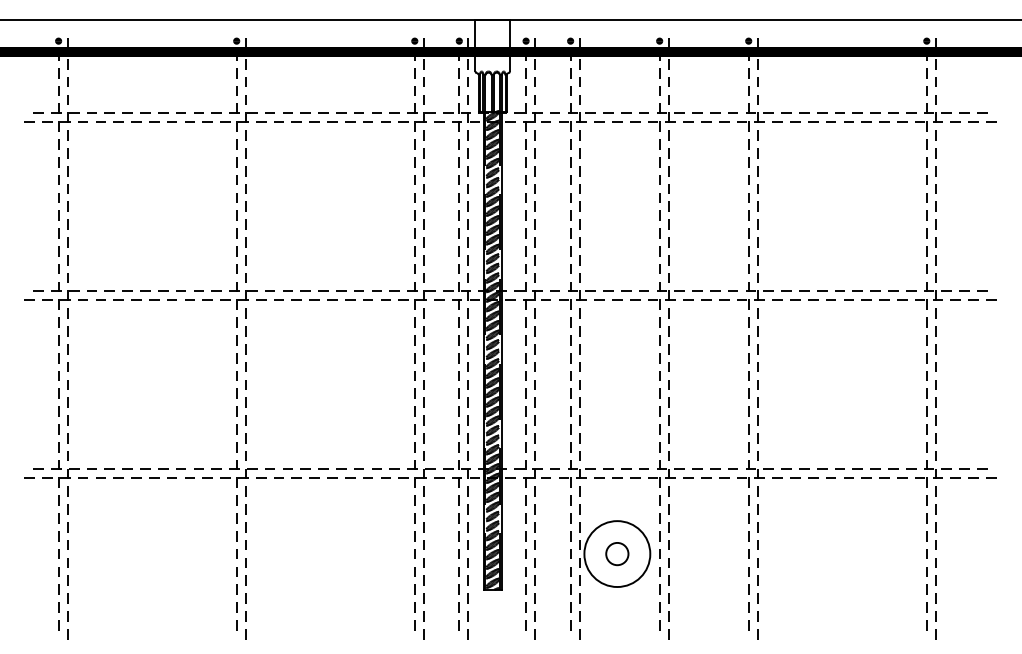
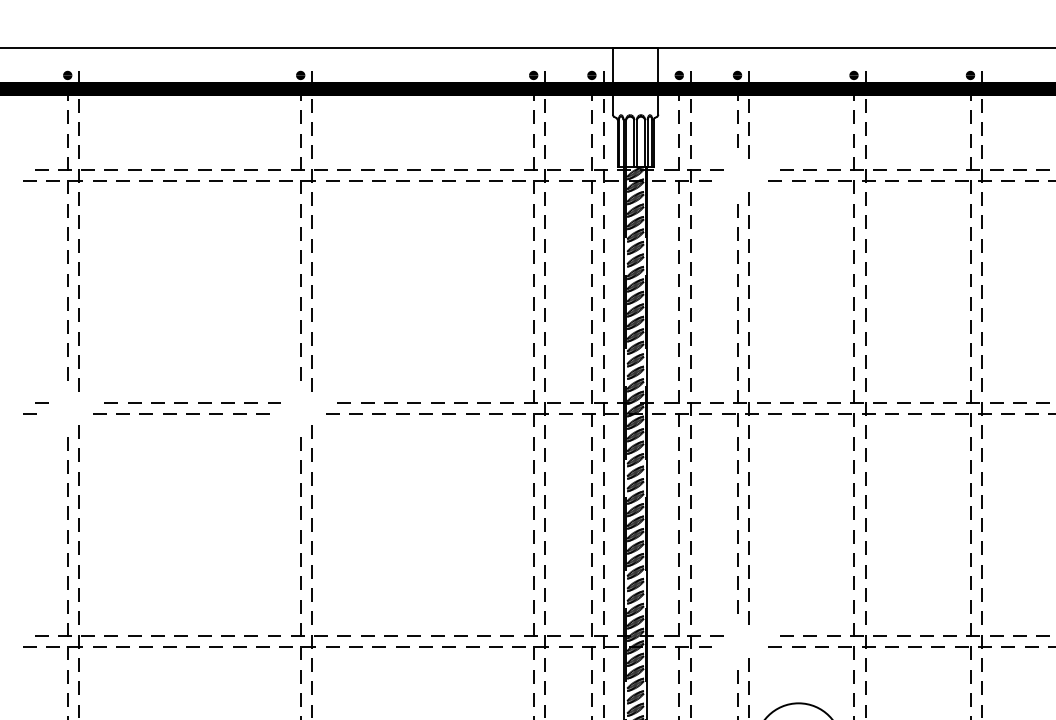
part: (577, 117) -> (746, 175), removed
part: (60, 295) -> (70, 408), removed
part: (238, 295) -> (303, 408), removed
part: (577, 473) -> (746, 641), removed

